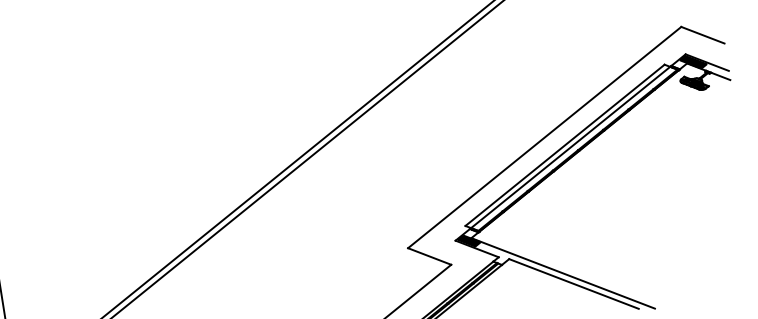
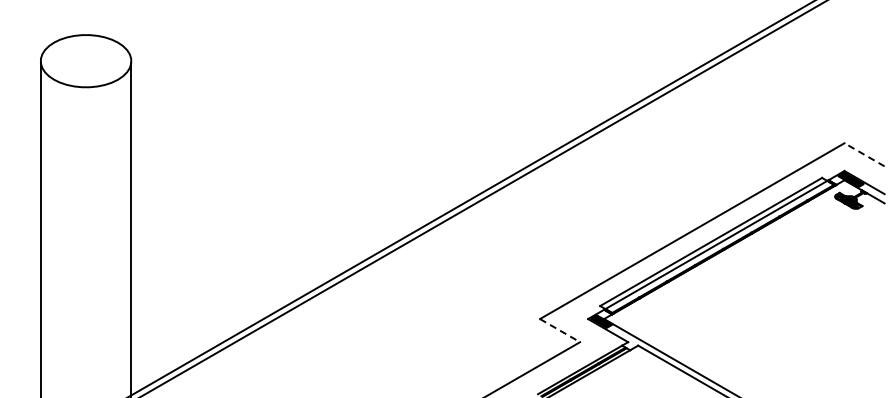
line: (702, 34) -> (864, 154), solid -> dashed
line: (430, 256) -> (560, 330), solid -> dashed

